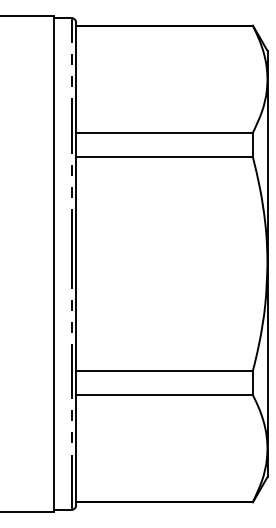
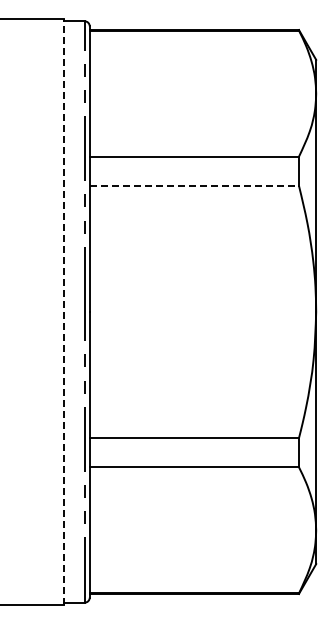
line: (164, 157) -> (194, 185), solid -> dashed
line: (54, 263) -> (64, 311), solid -> dashed

